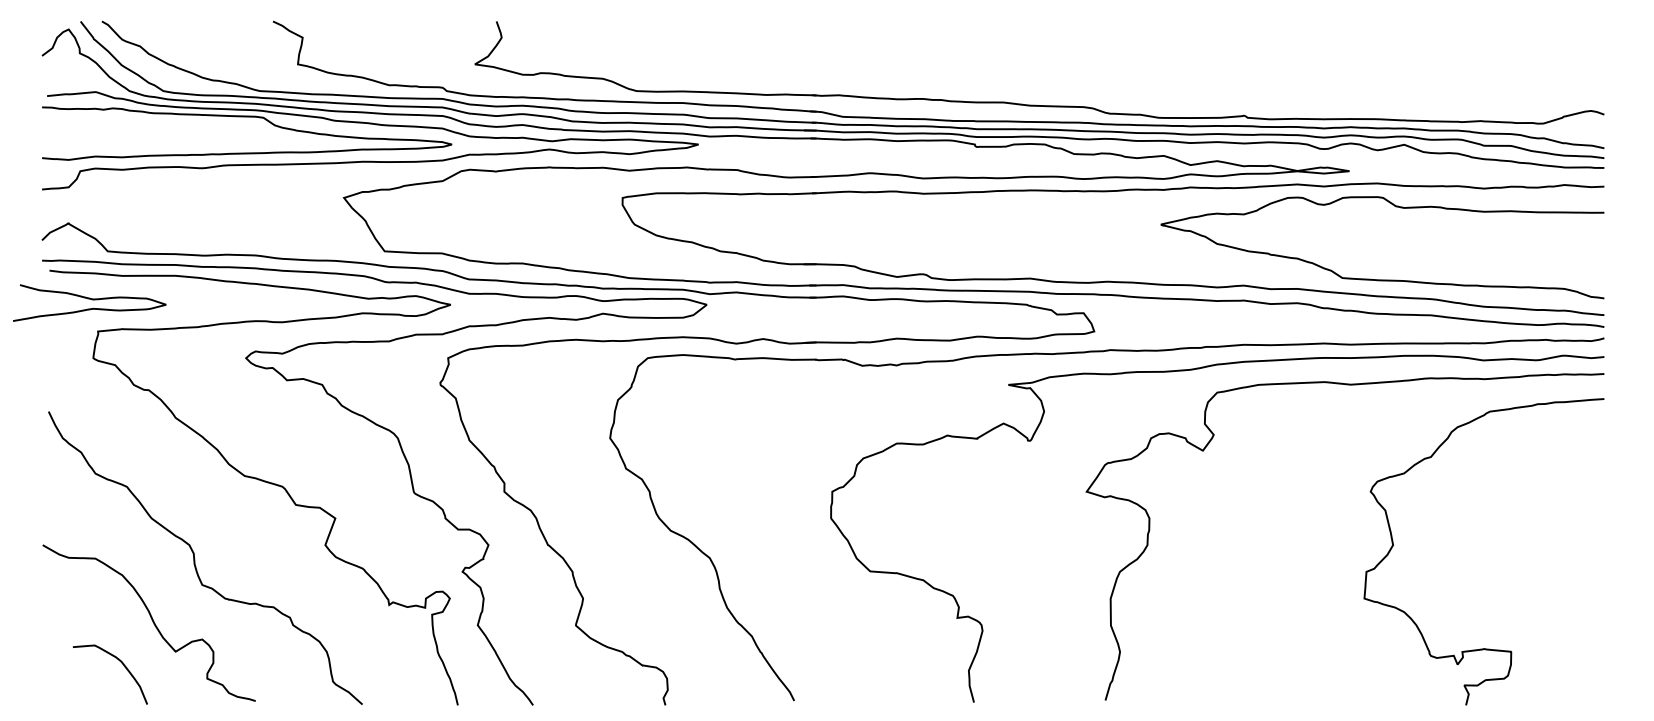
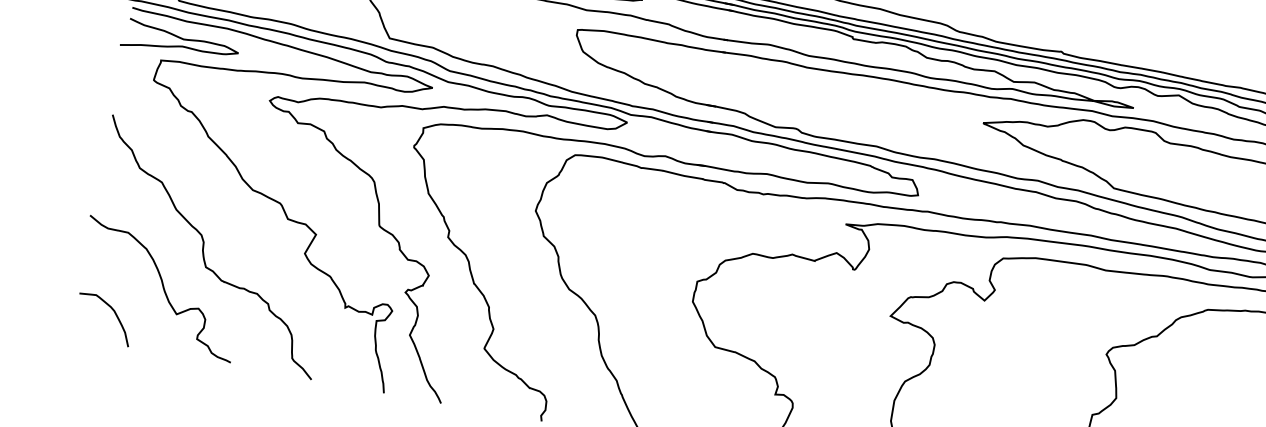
curve: (89, 299) -> (180, 38), moved
curve: (120, 662) -> (113, 311), moved

